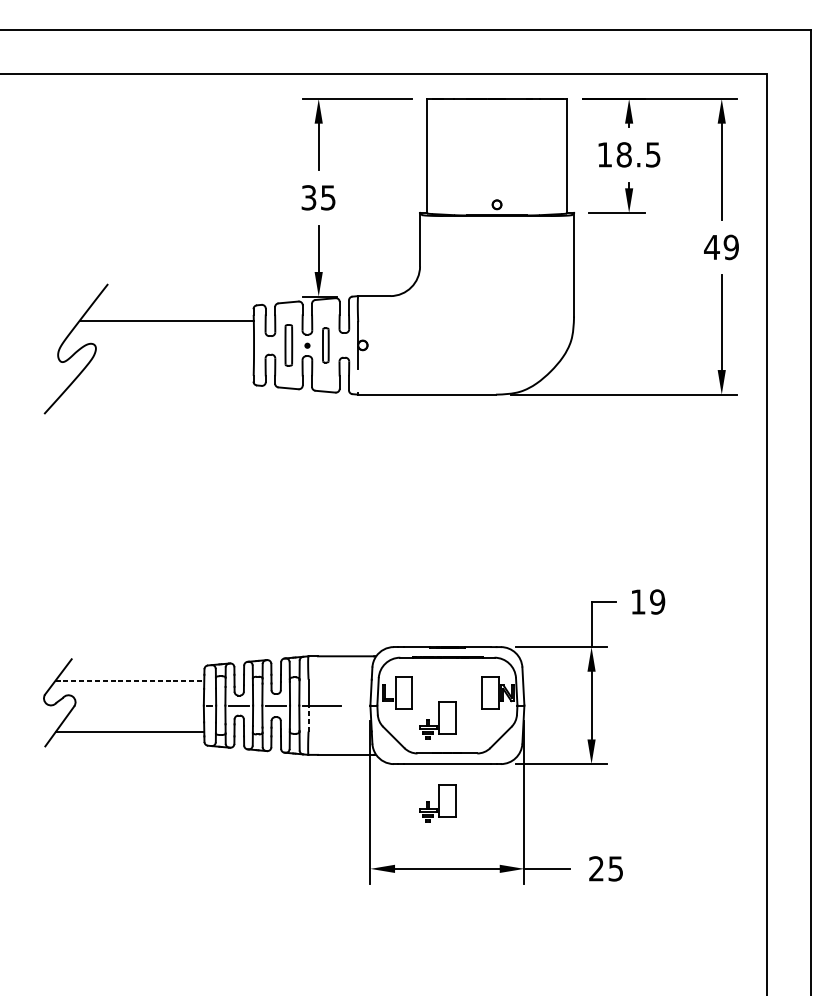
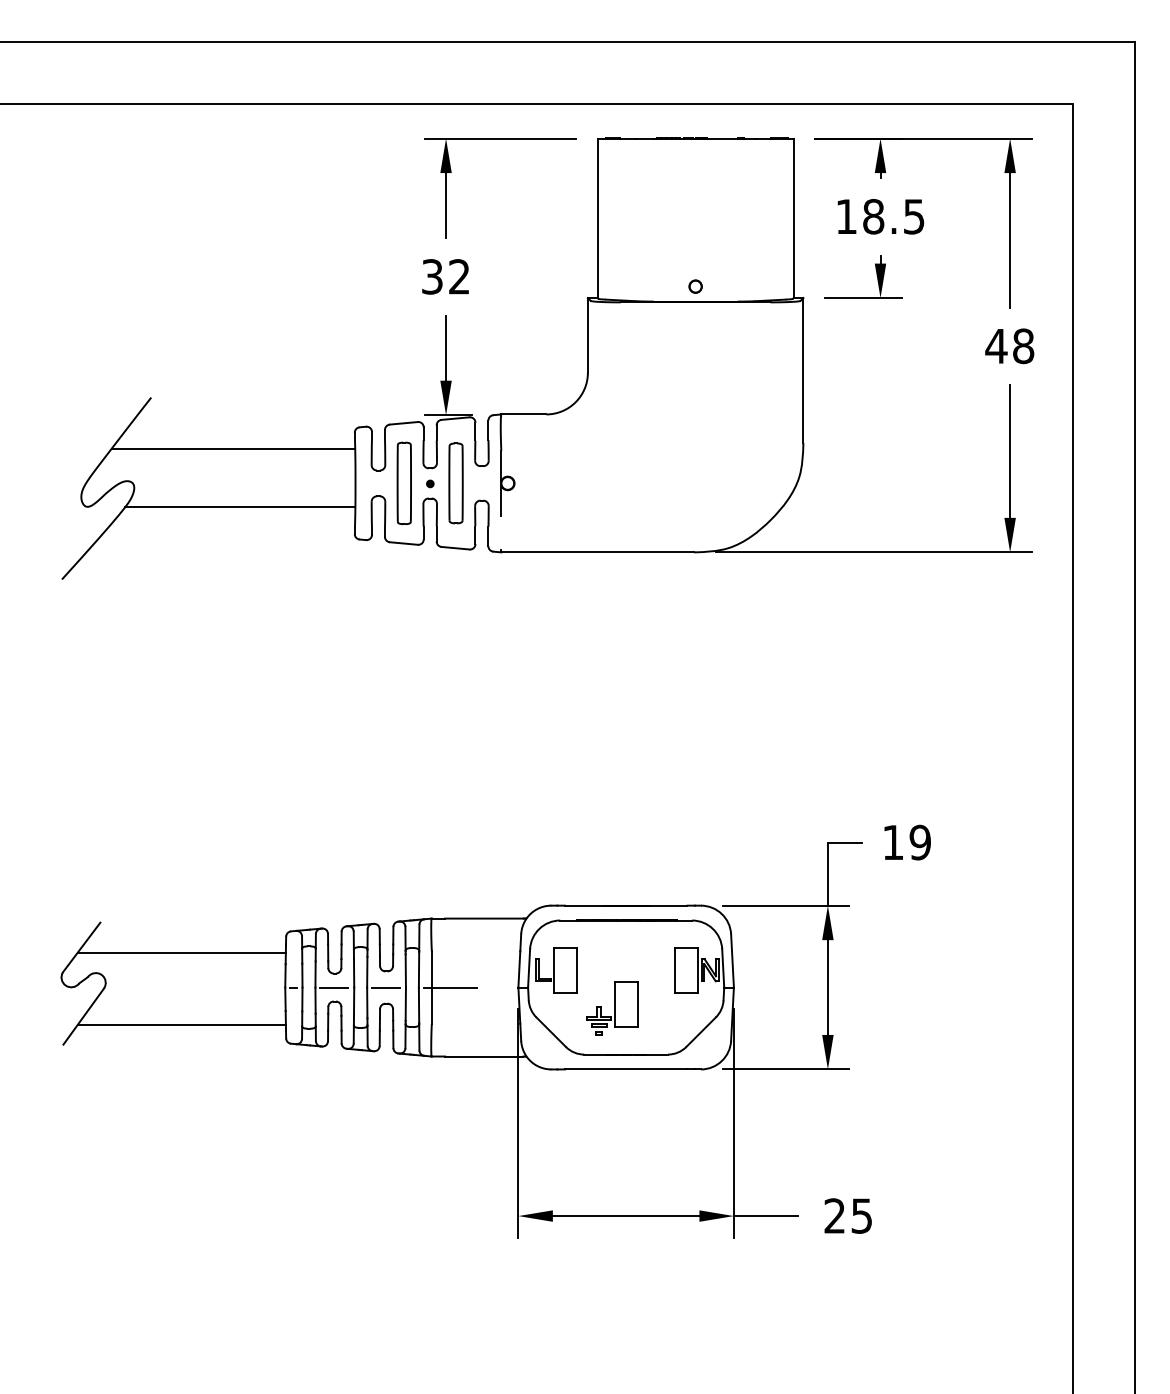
text: (328, 197) -> (459, 276), 35 -> 32
text: (731, 247) -> (1023, 346), 49 -> 48
part: (288, 345) -> (403, 483), size x1.43
part: (325, 345) -> (455, 483), size x1.67
line: (171, 362) -> (240, 507), added
line: (130, 680) -> (182, 952), dashed -> solid
line: (308, 718) -> (431, 1005), dashed -> solid
part: (437, 803) -> (612, 1124), removed

